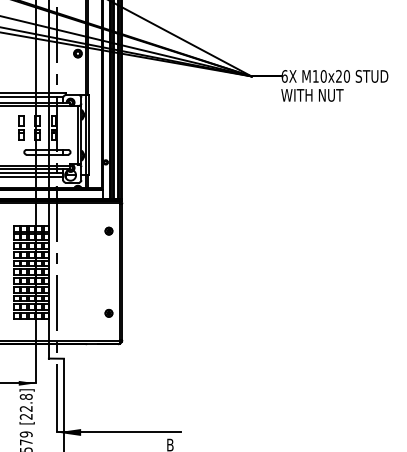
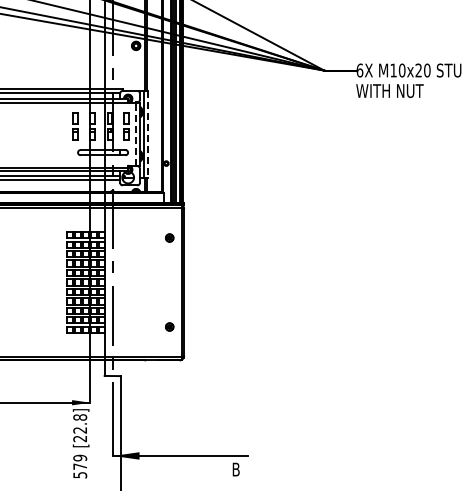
part: (69, 128) -> (126, 126), added
line: (77, 135) -> (135, 134), solid -> dashed
line: (89, 135) -> (148, 134), solid -> dashed

